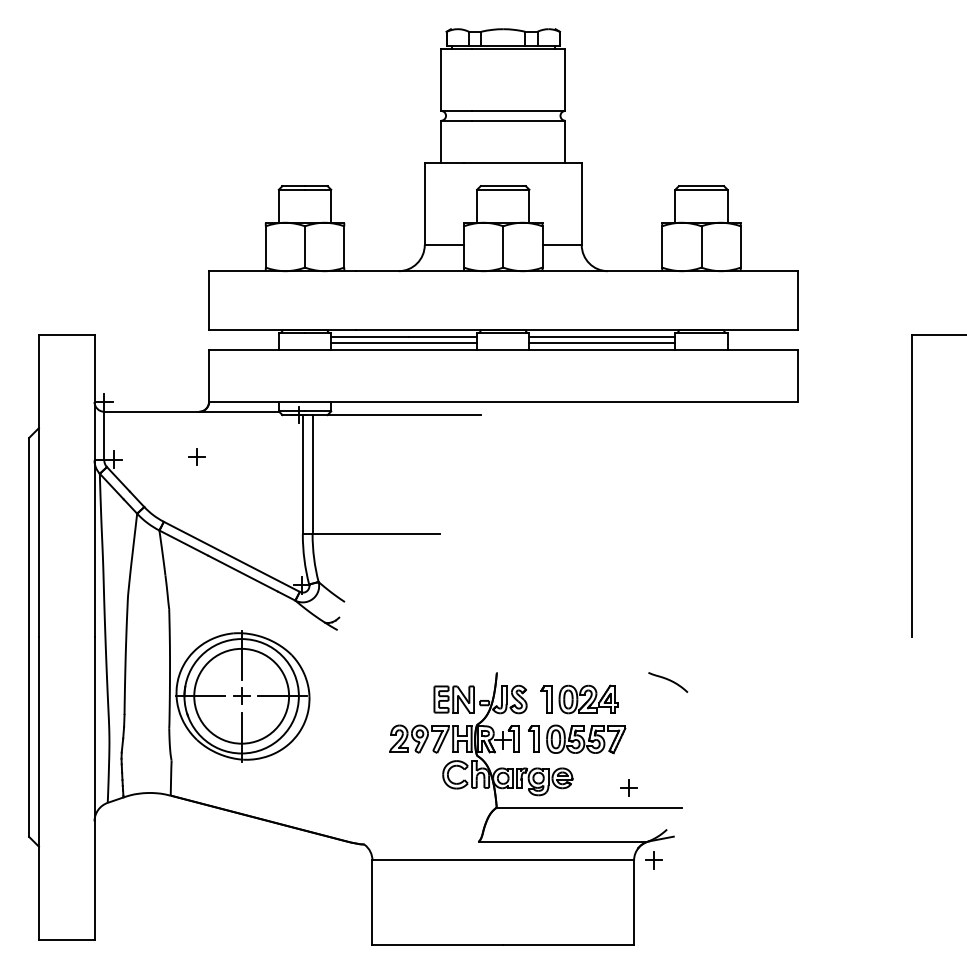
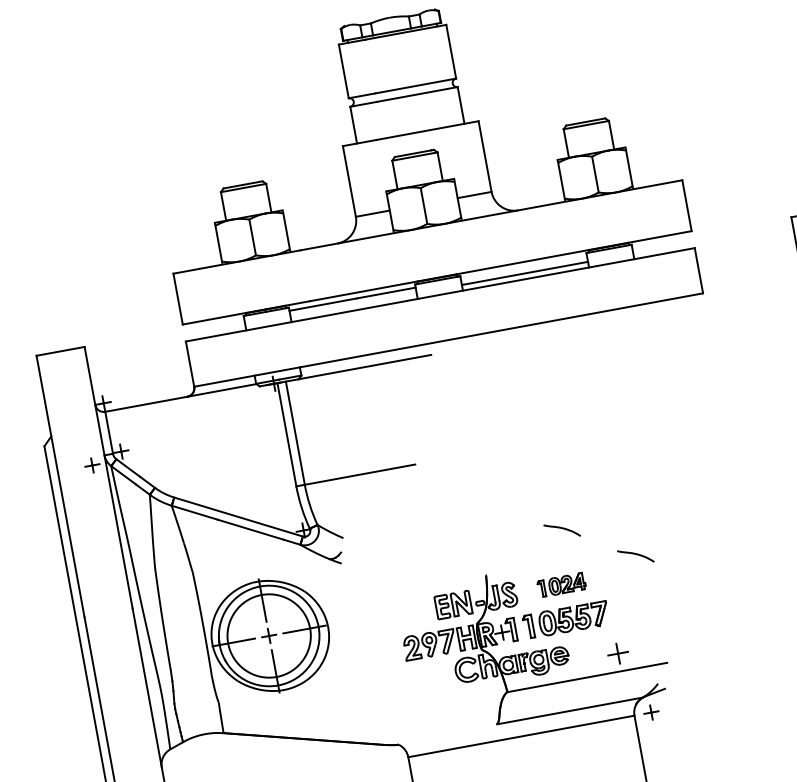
line: (602, 336) -> (524, 267), removed
line: (404, 343) -> (353, 305), removed
part: (196, 456) -> (91, 464), moved
curve: (592, 637) -> (563, 529), added
part: (579, 699) -> (561, 585), size x0.7
part: (628, 787) -> (618, 653), size x1.4

